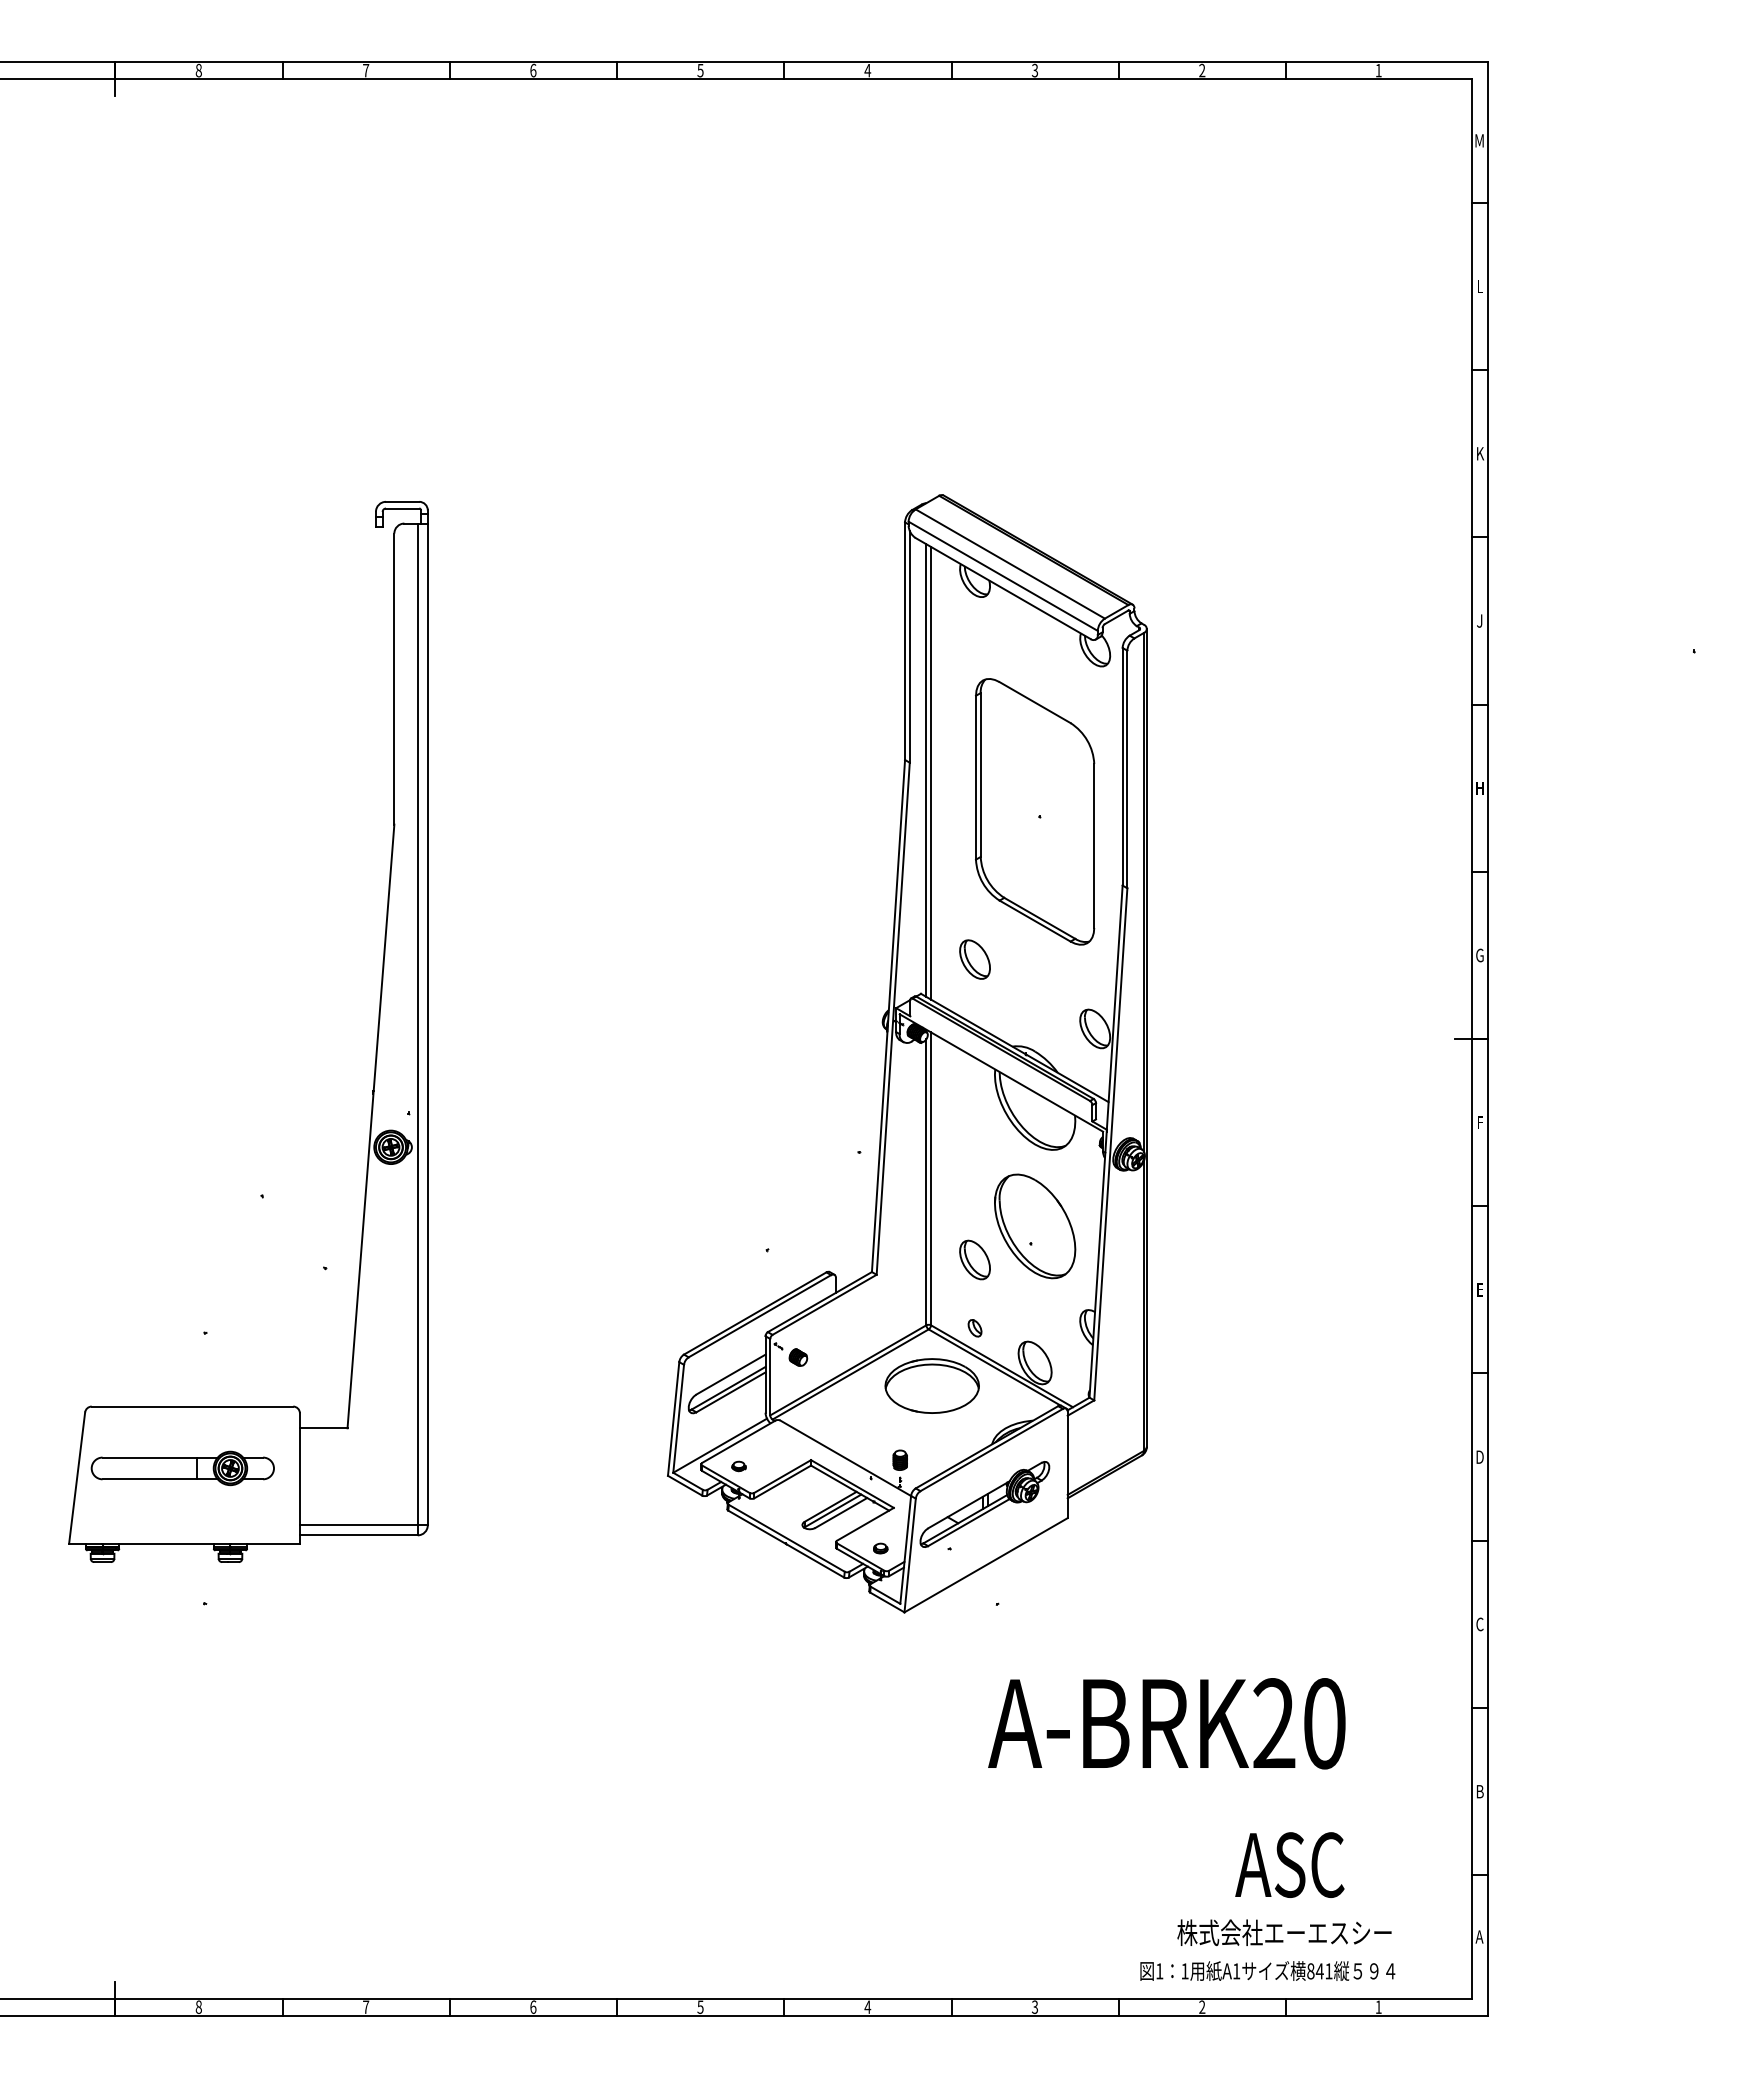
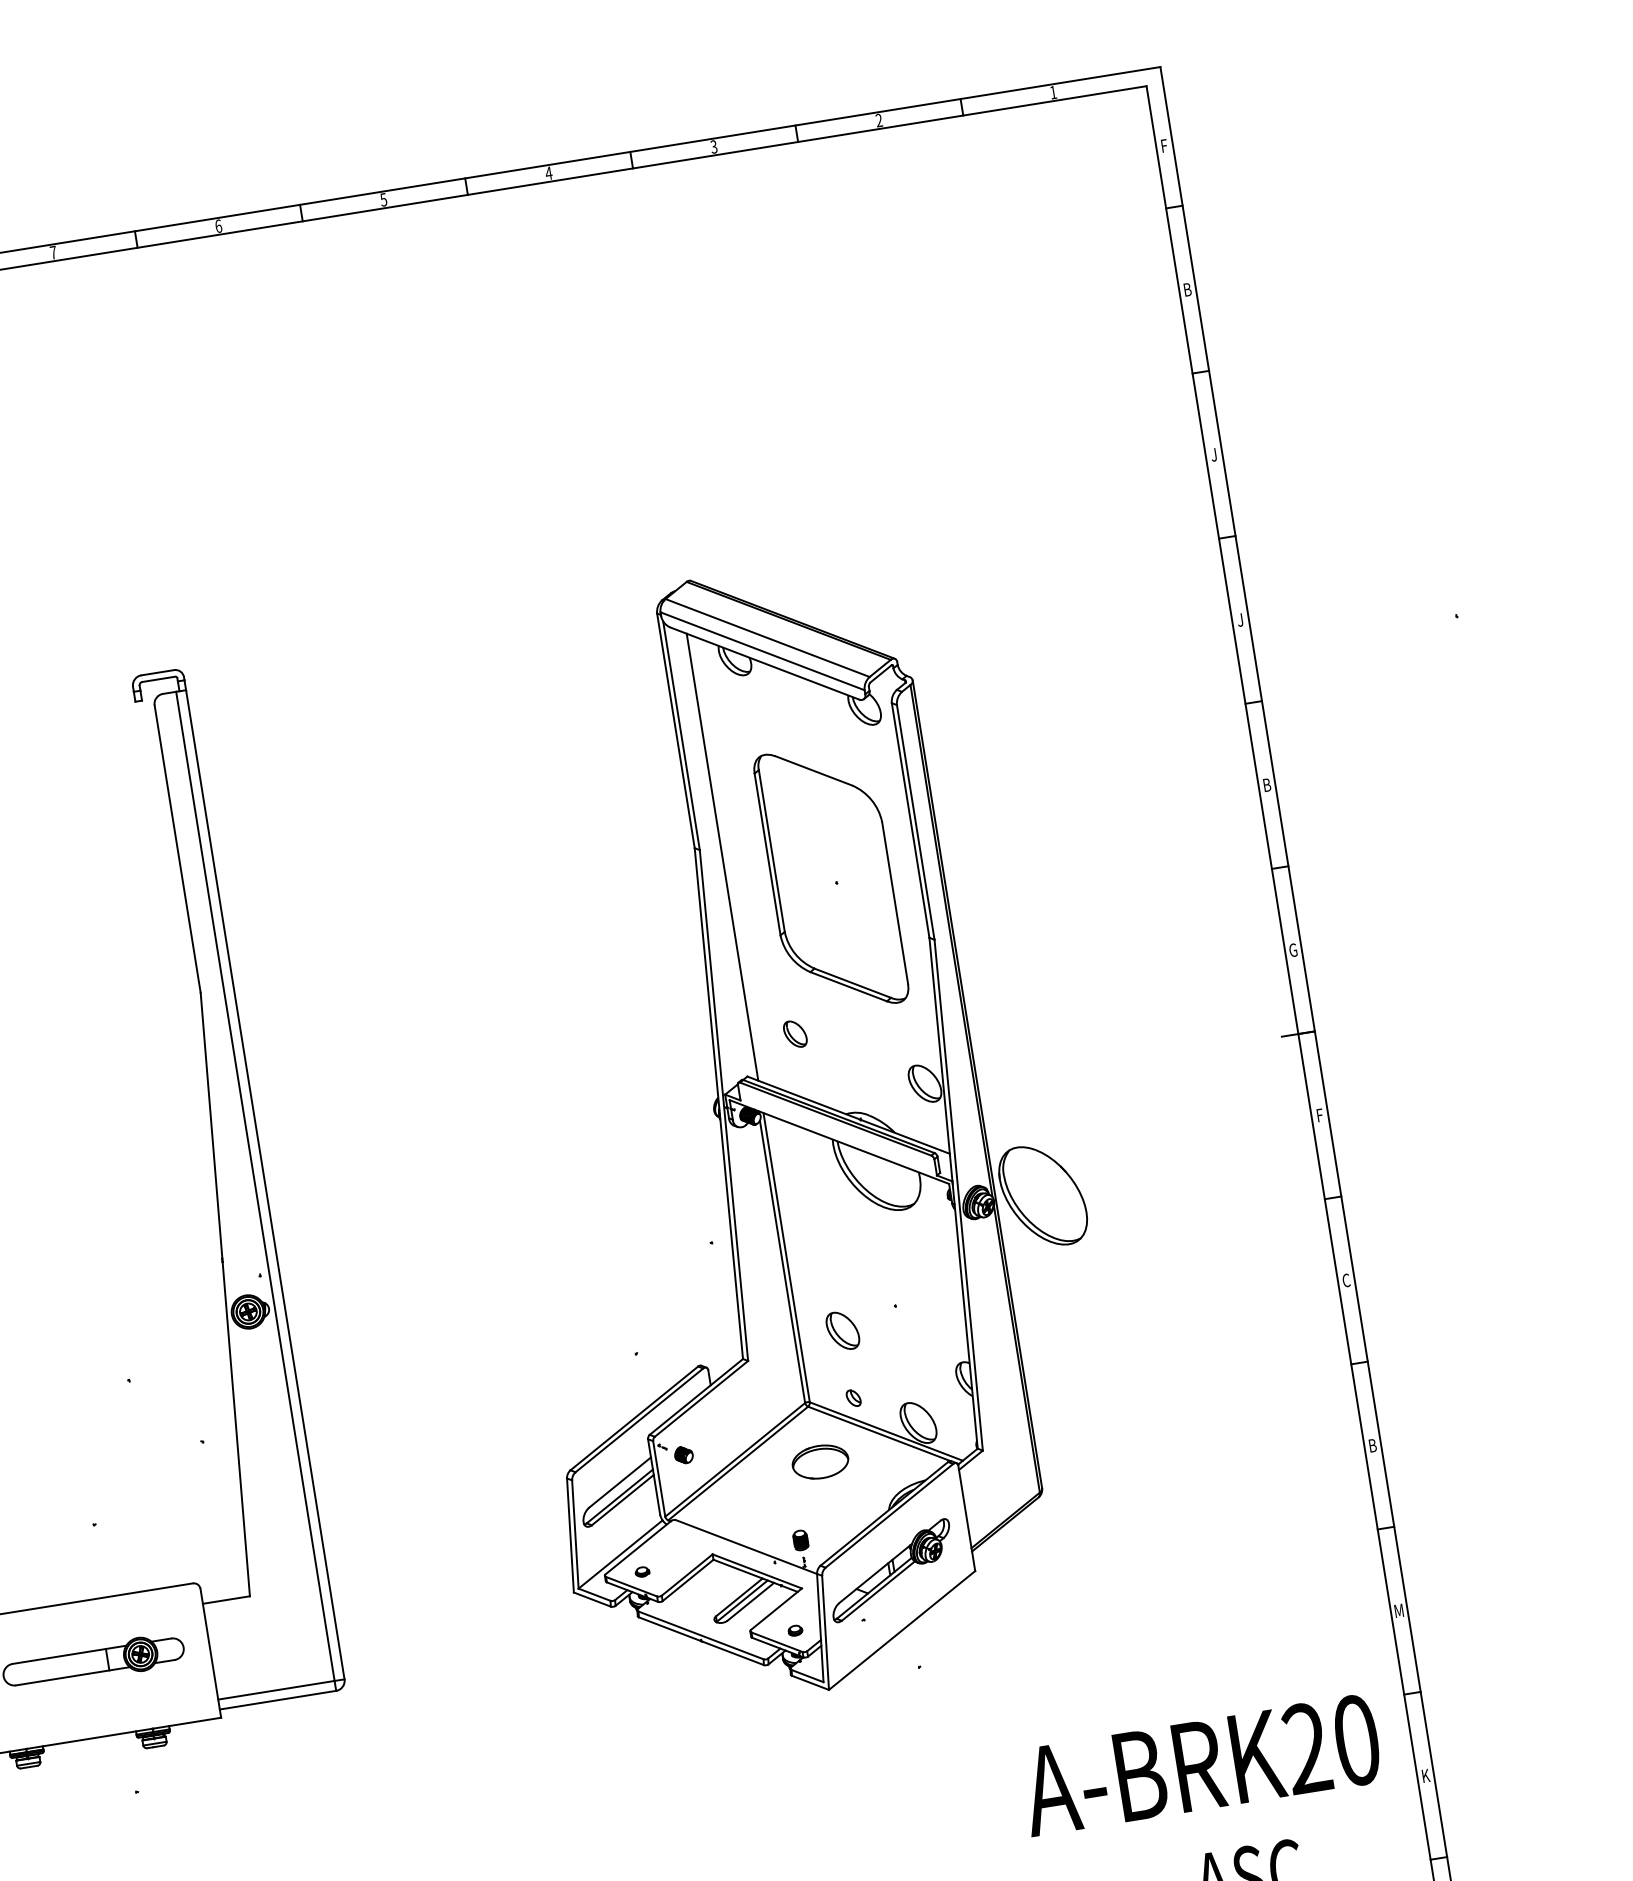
text: (1479, 140) -> (1163, 145), M -> F
text: (1479, 286) -> (1187, 289), L -> B
text: (1480, 453) -> (1214, 454), K -> J
line: (926, 770) -> (717, 855), removed
text: (1479, 787) -> (1266, 784), H -> B
part: (974, 959) -> (794, 1034), size x0.7
part: (1035, 1226) -> (1043, 1195), moved
text: (1479, 1289) -> (1345, 1280), E -> C
part: (931, 1385) -> (819, 1461), size x0.6
text: (1479, 1456) -> (1372, 1445), D -> B
text: (1479, 1624) -> (1398, 1610), C -> M
text: (1166, 1723) -> (1200, 1765), moved
text: (1480, 1791) -> (1426, 1775), B -> K

